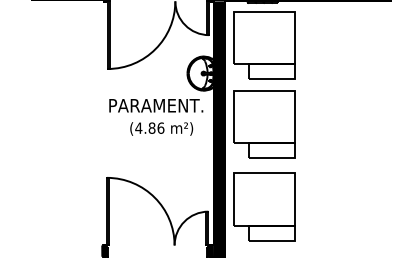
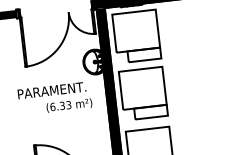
text: (156, 105) -> (52, 90), moved
text: (149, 127) -> (60, 105), (4.86 -> (6.33

